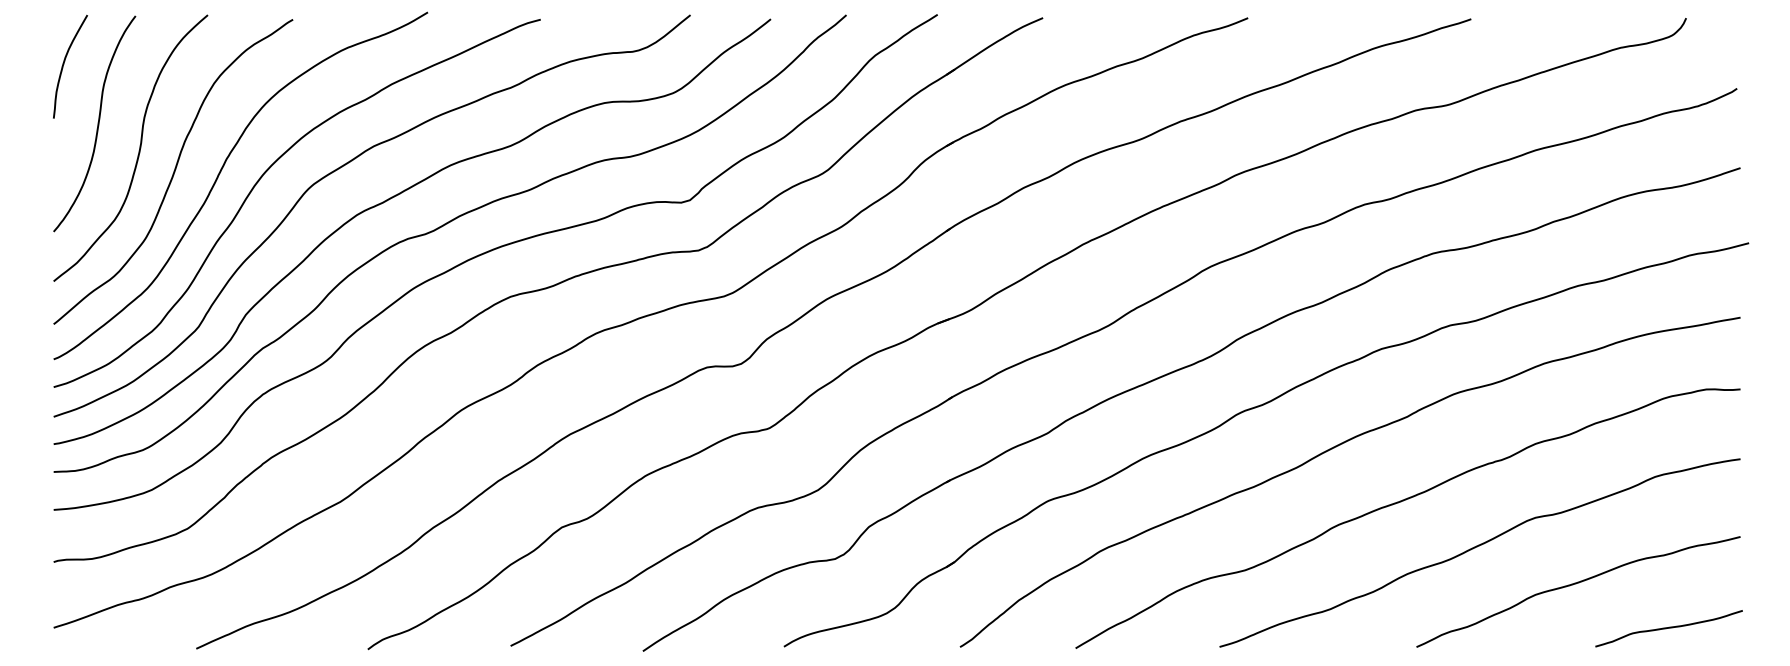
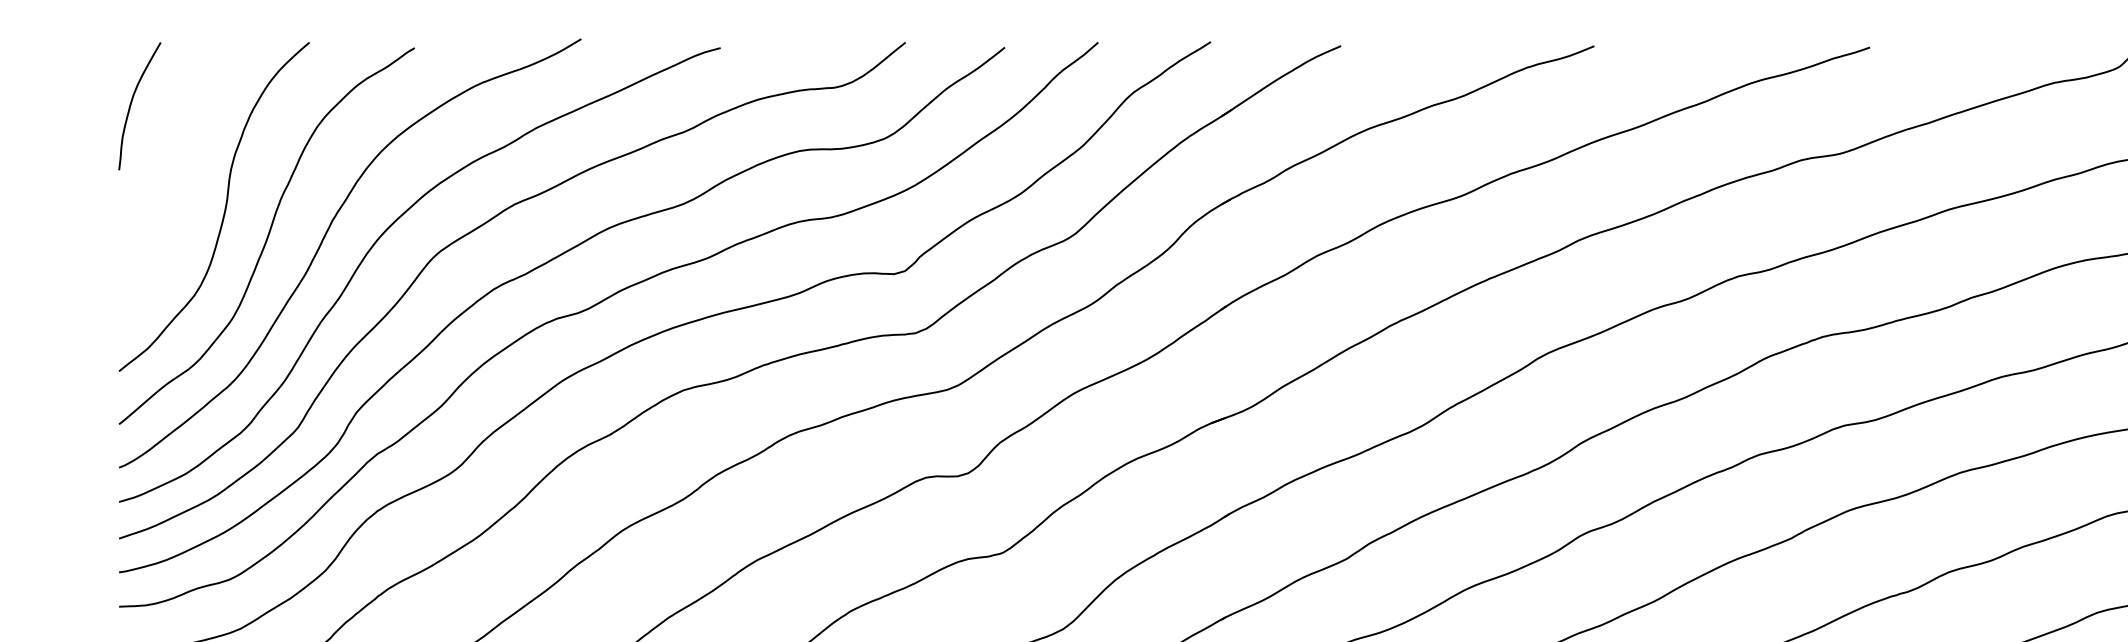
curve: (97, 123) -> (173, 176), removed

